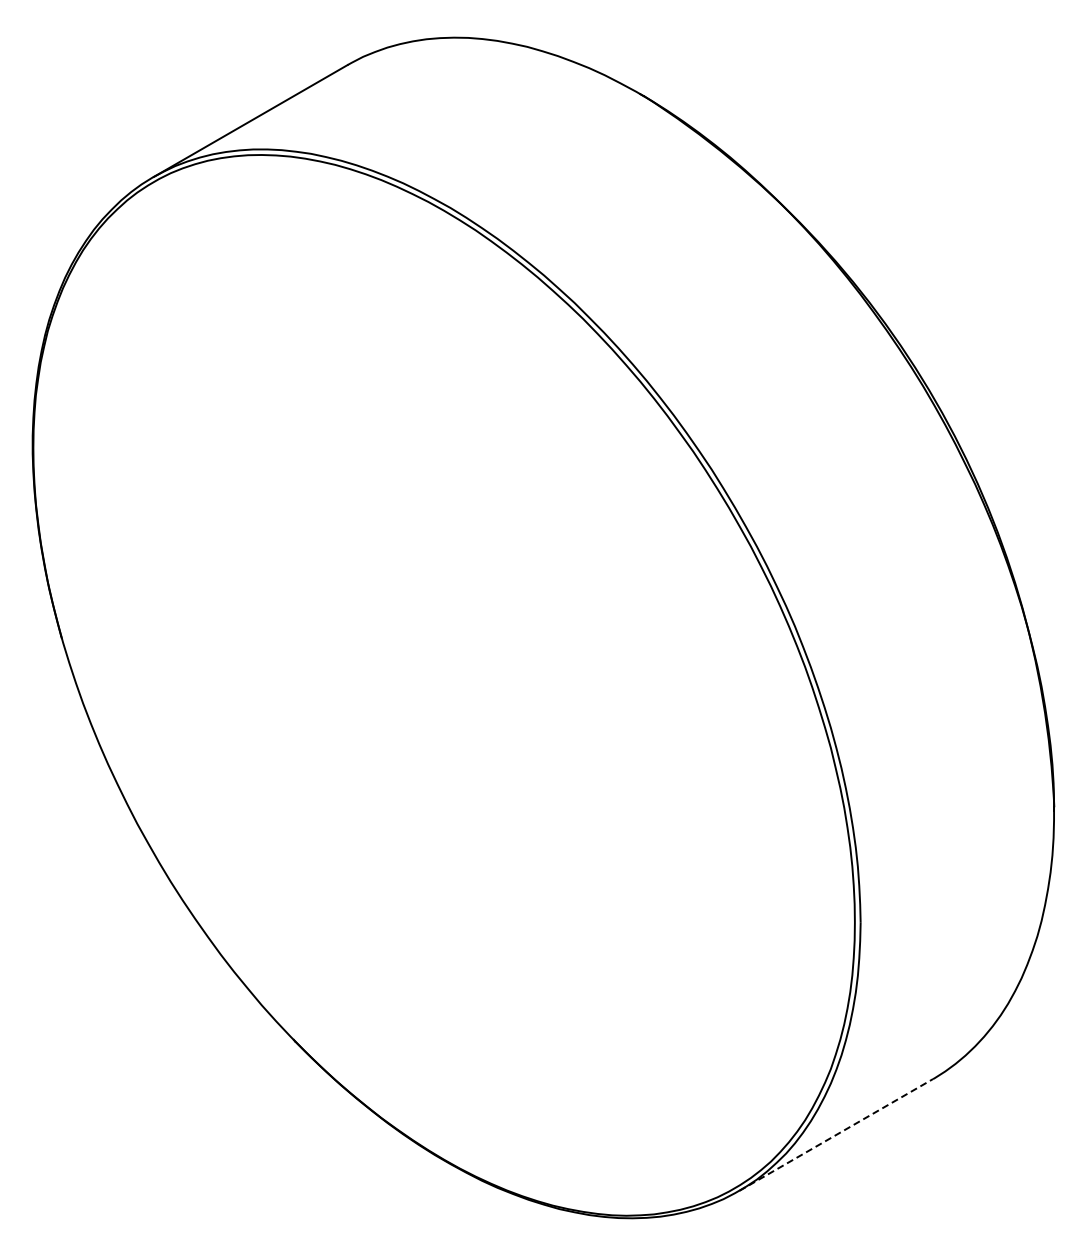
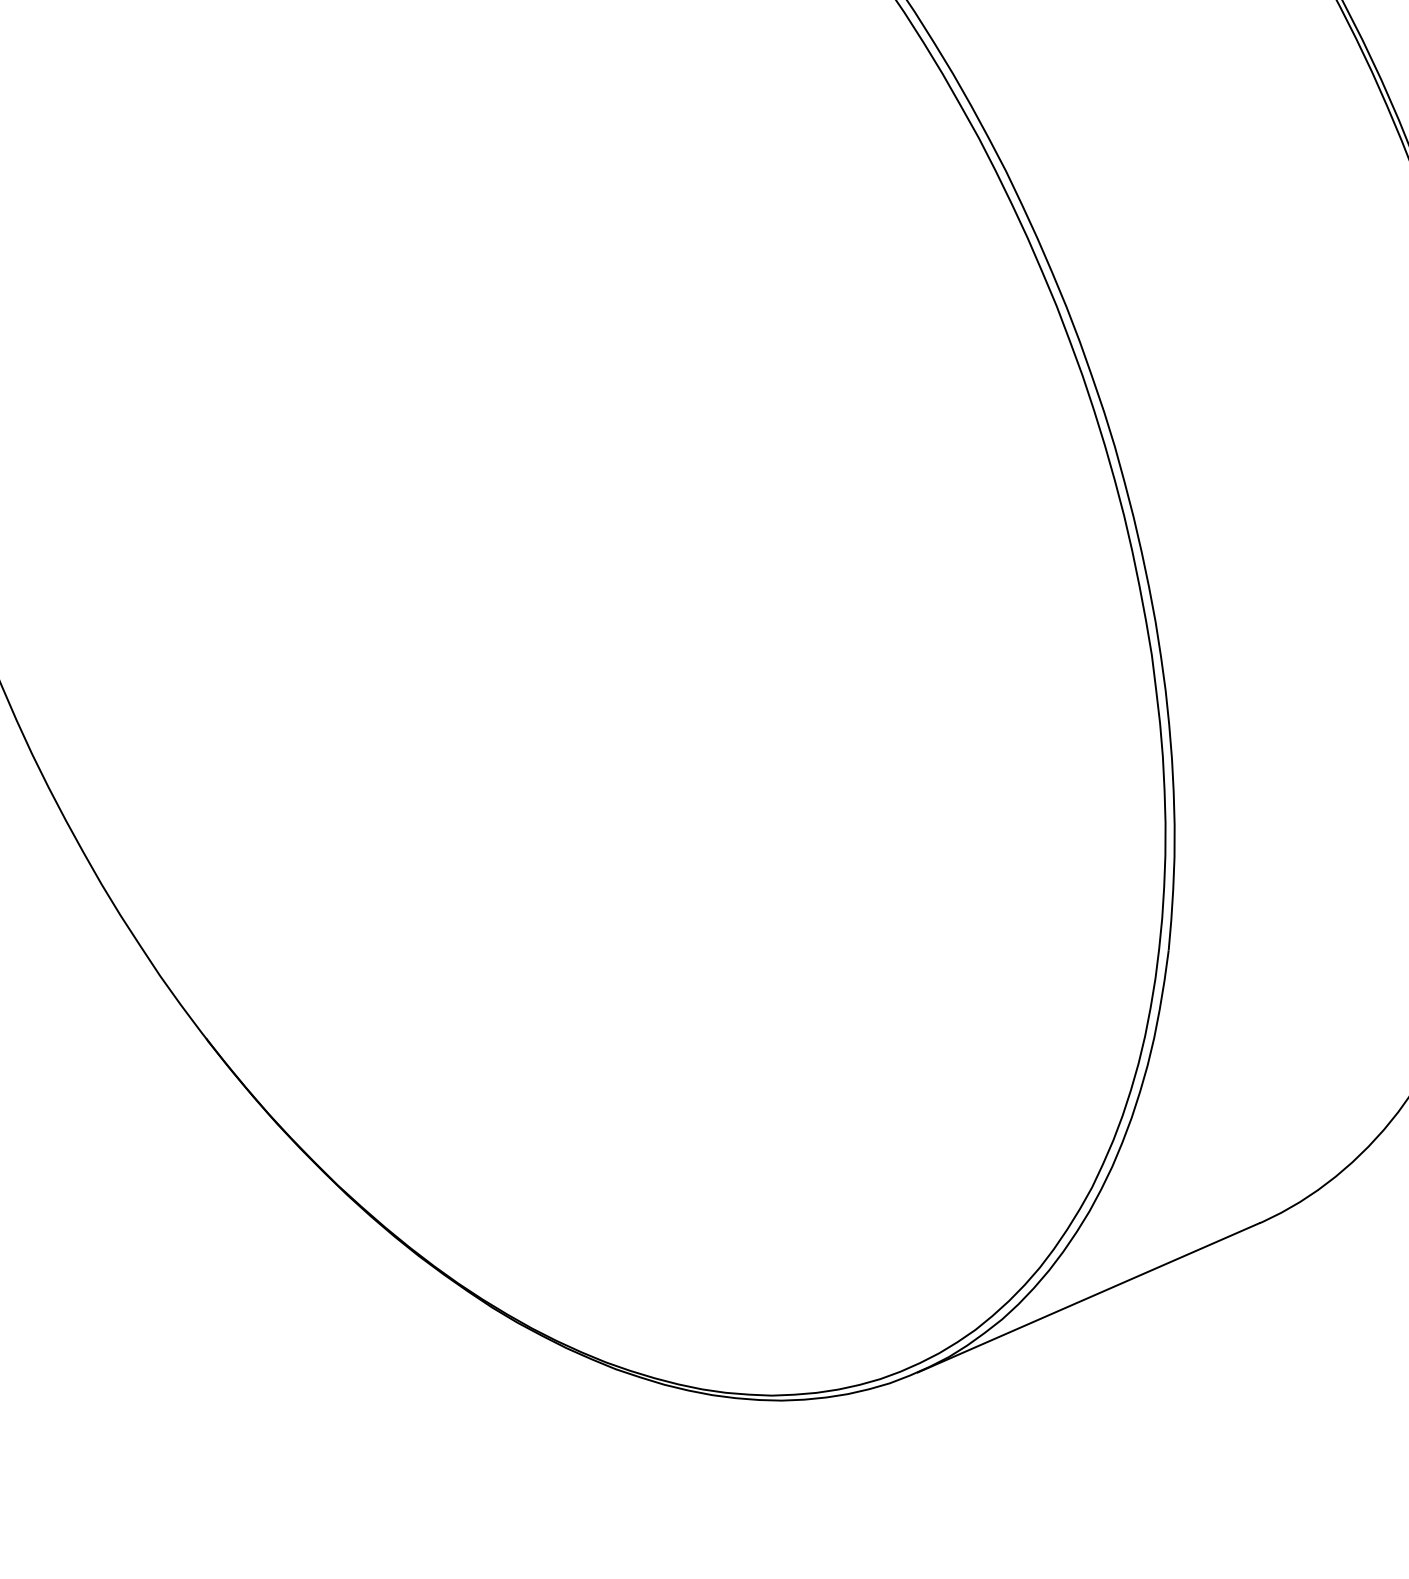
line: (836, 1134) -> (1089, 1297), dashed -> solid

